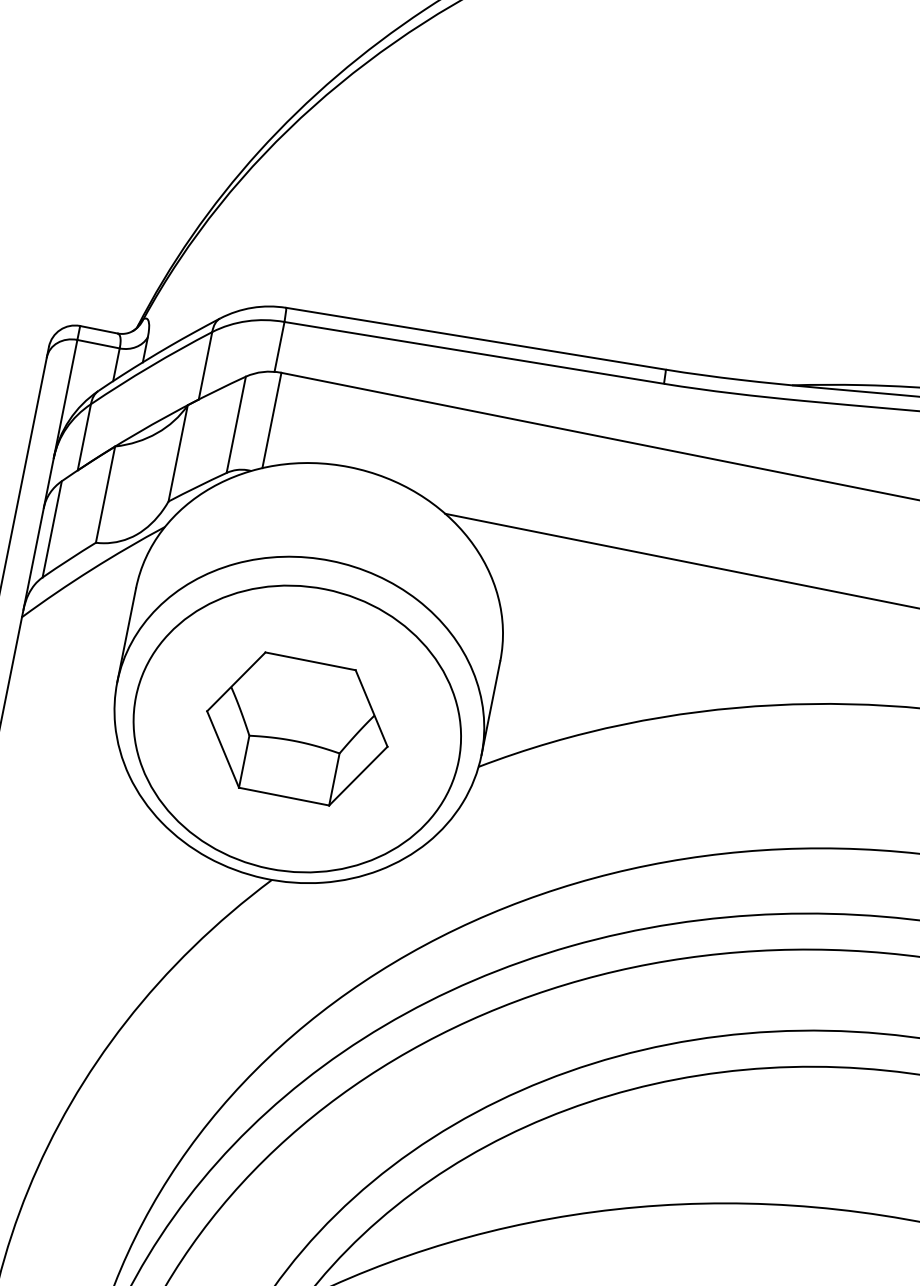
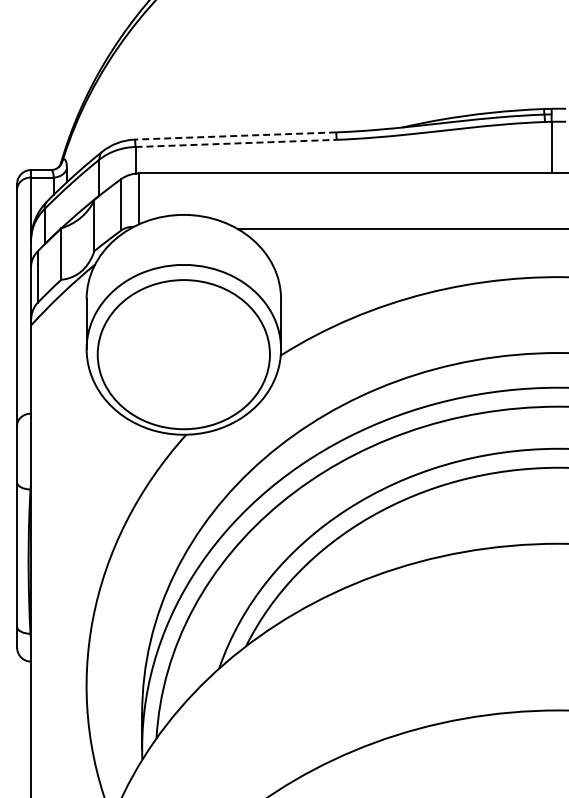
line: (475, 339) -> (235, 136), solid -> dashed
line: (474, 353) -> (236, 143), solid -> dashed
part: (296, 728) -> (183, 354), removed

